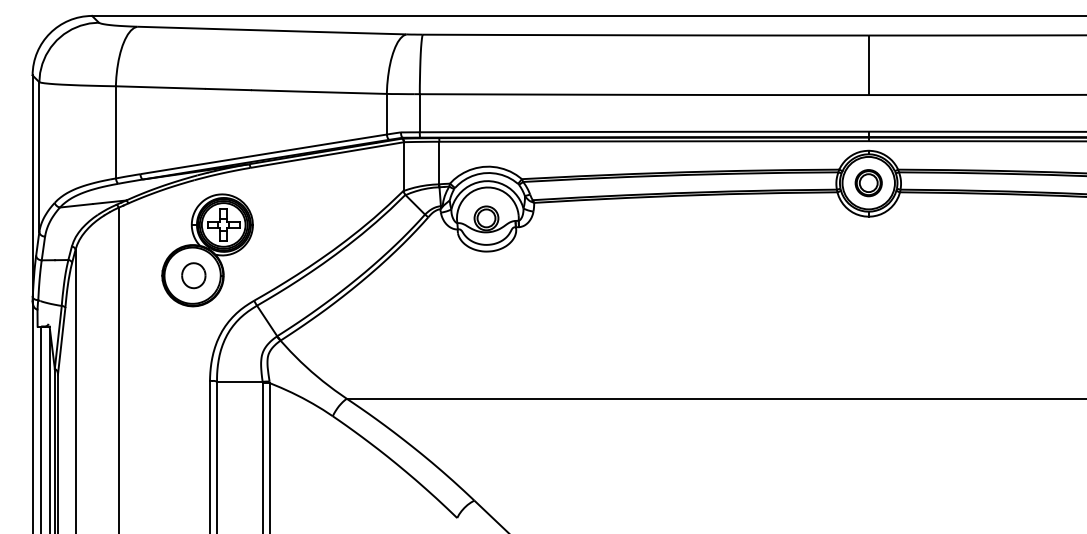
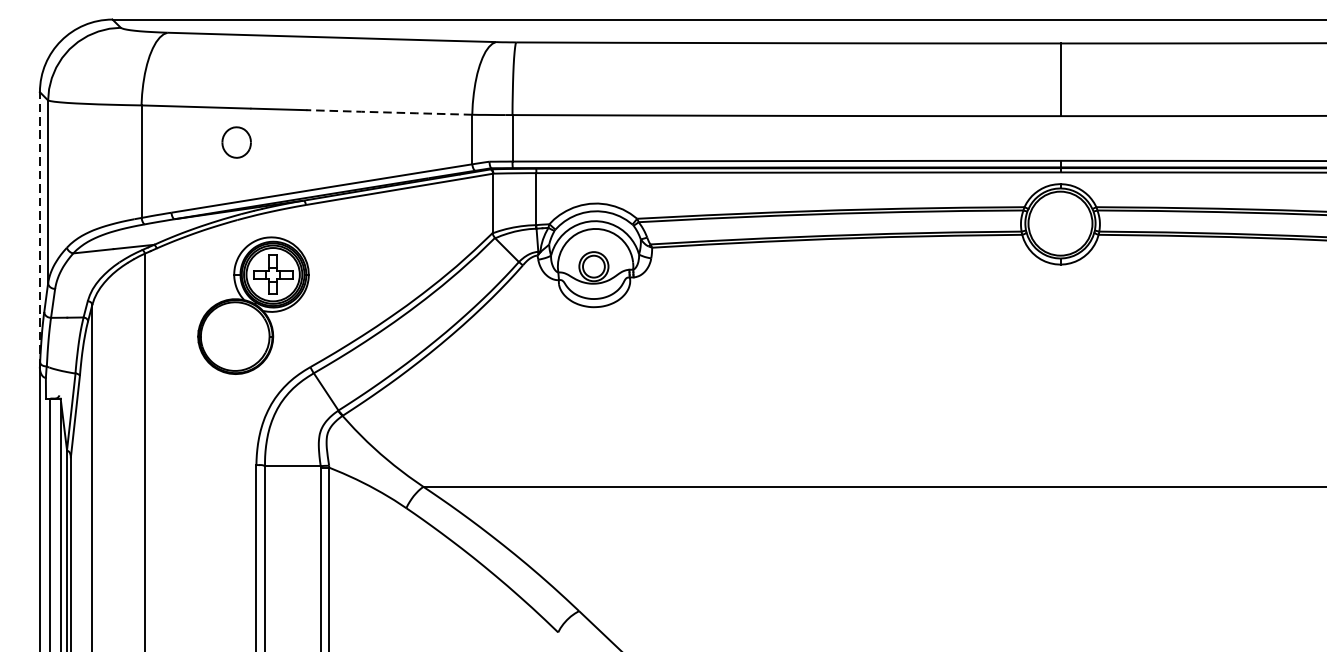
line: (318, 92) -> (388, 113), solid -> dashed
part: (868, 183) -> (1060, 224), removed
line: (32, 188) -> (39, 230), solid -> dashed
part: (193, 275) -> (236, 142), moved

